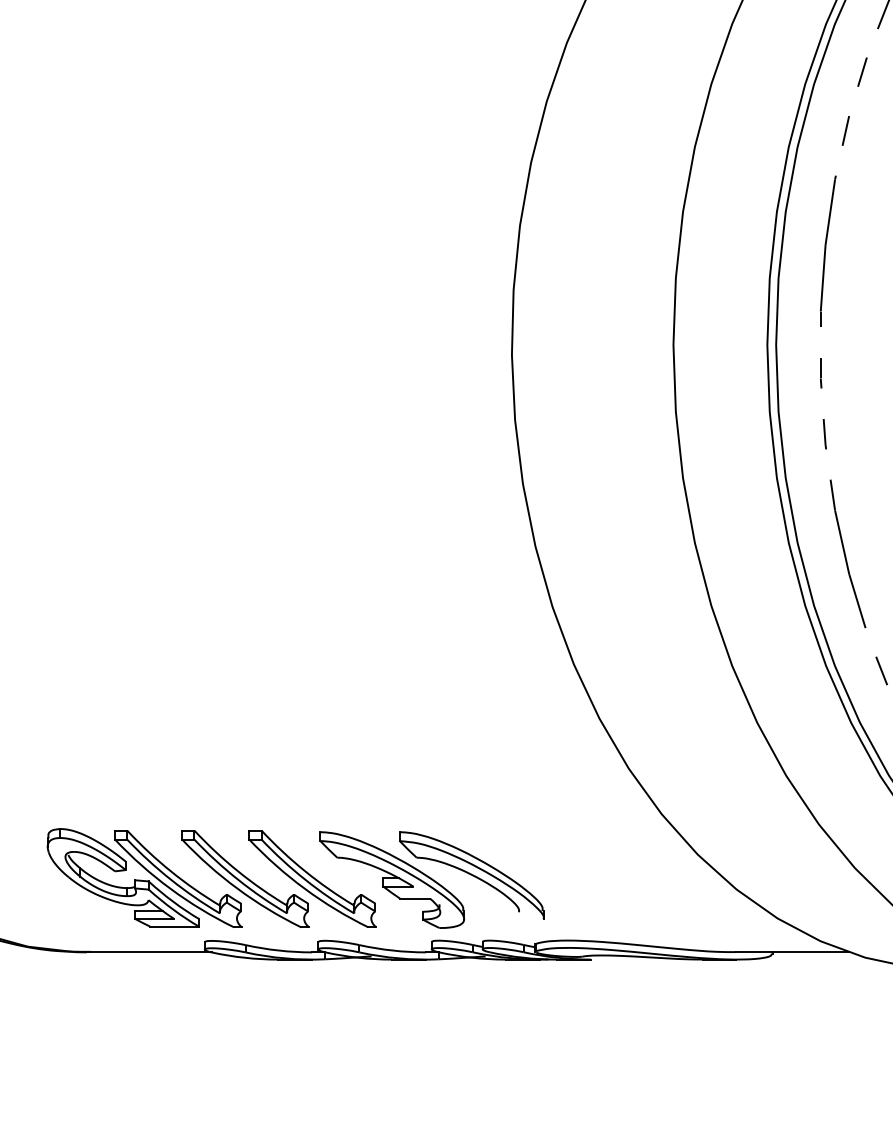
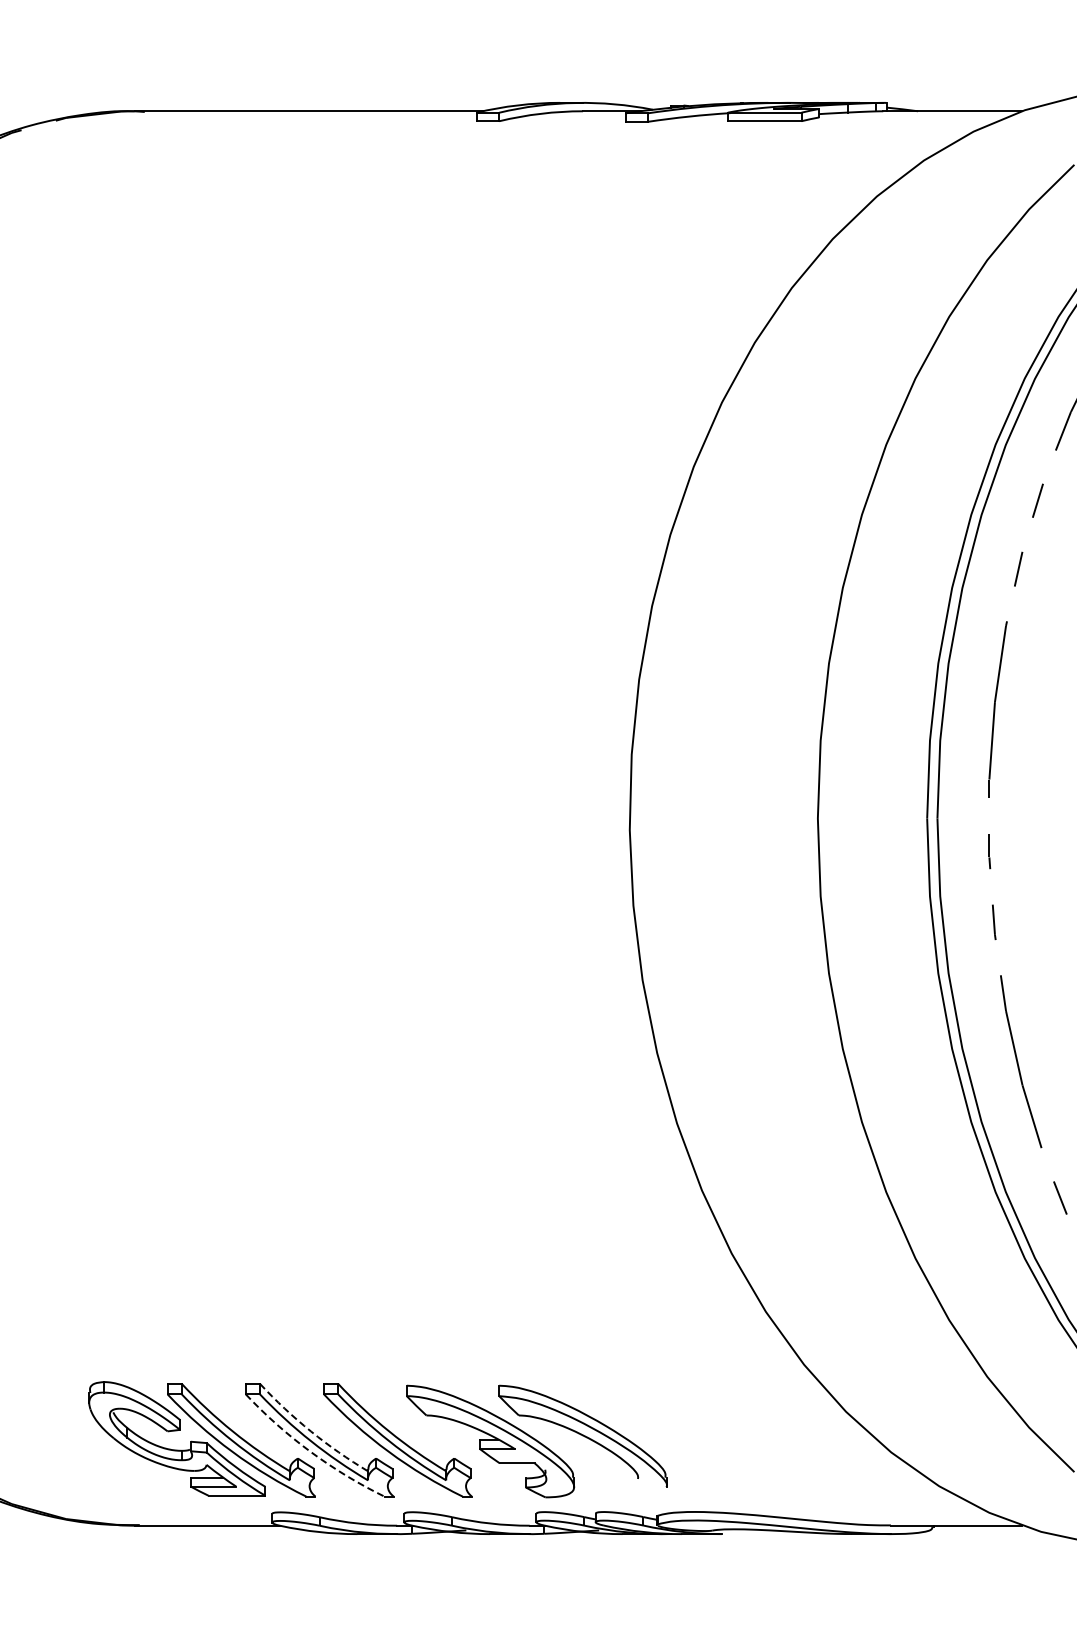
arc: (238, 871) -> (311, 1431), solid -> dashed
arc: (237, 888) -> (310, 1451), solid -> dashed

